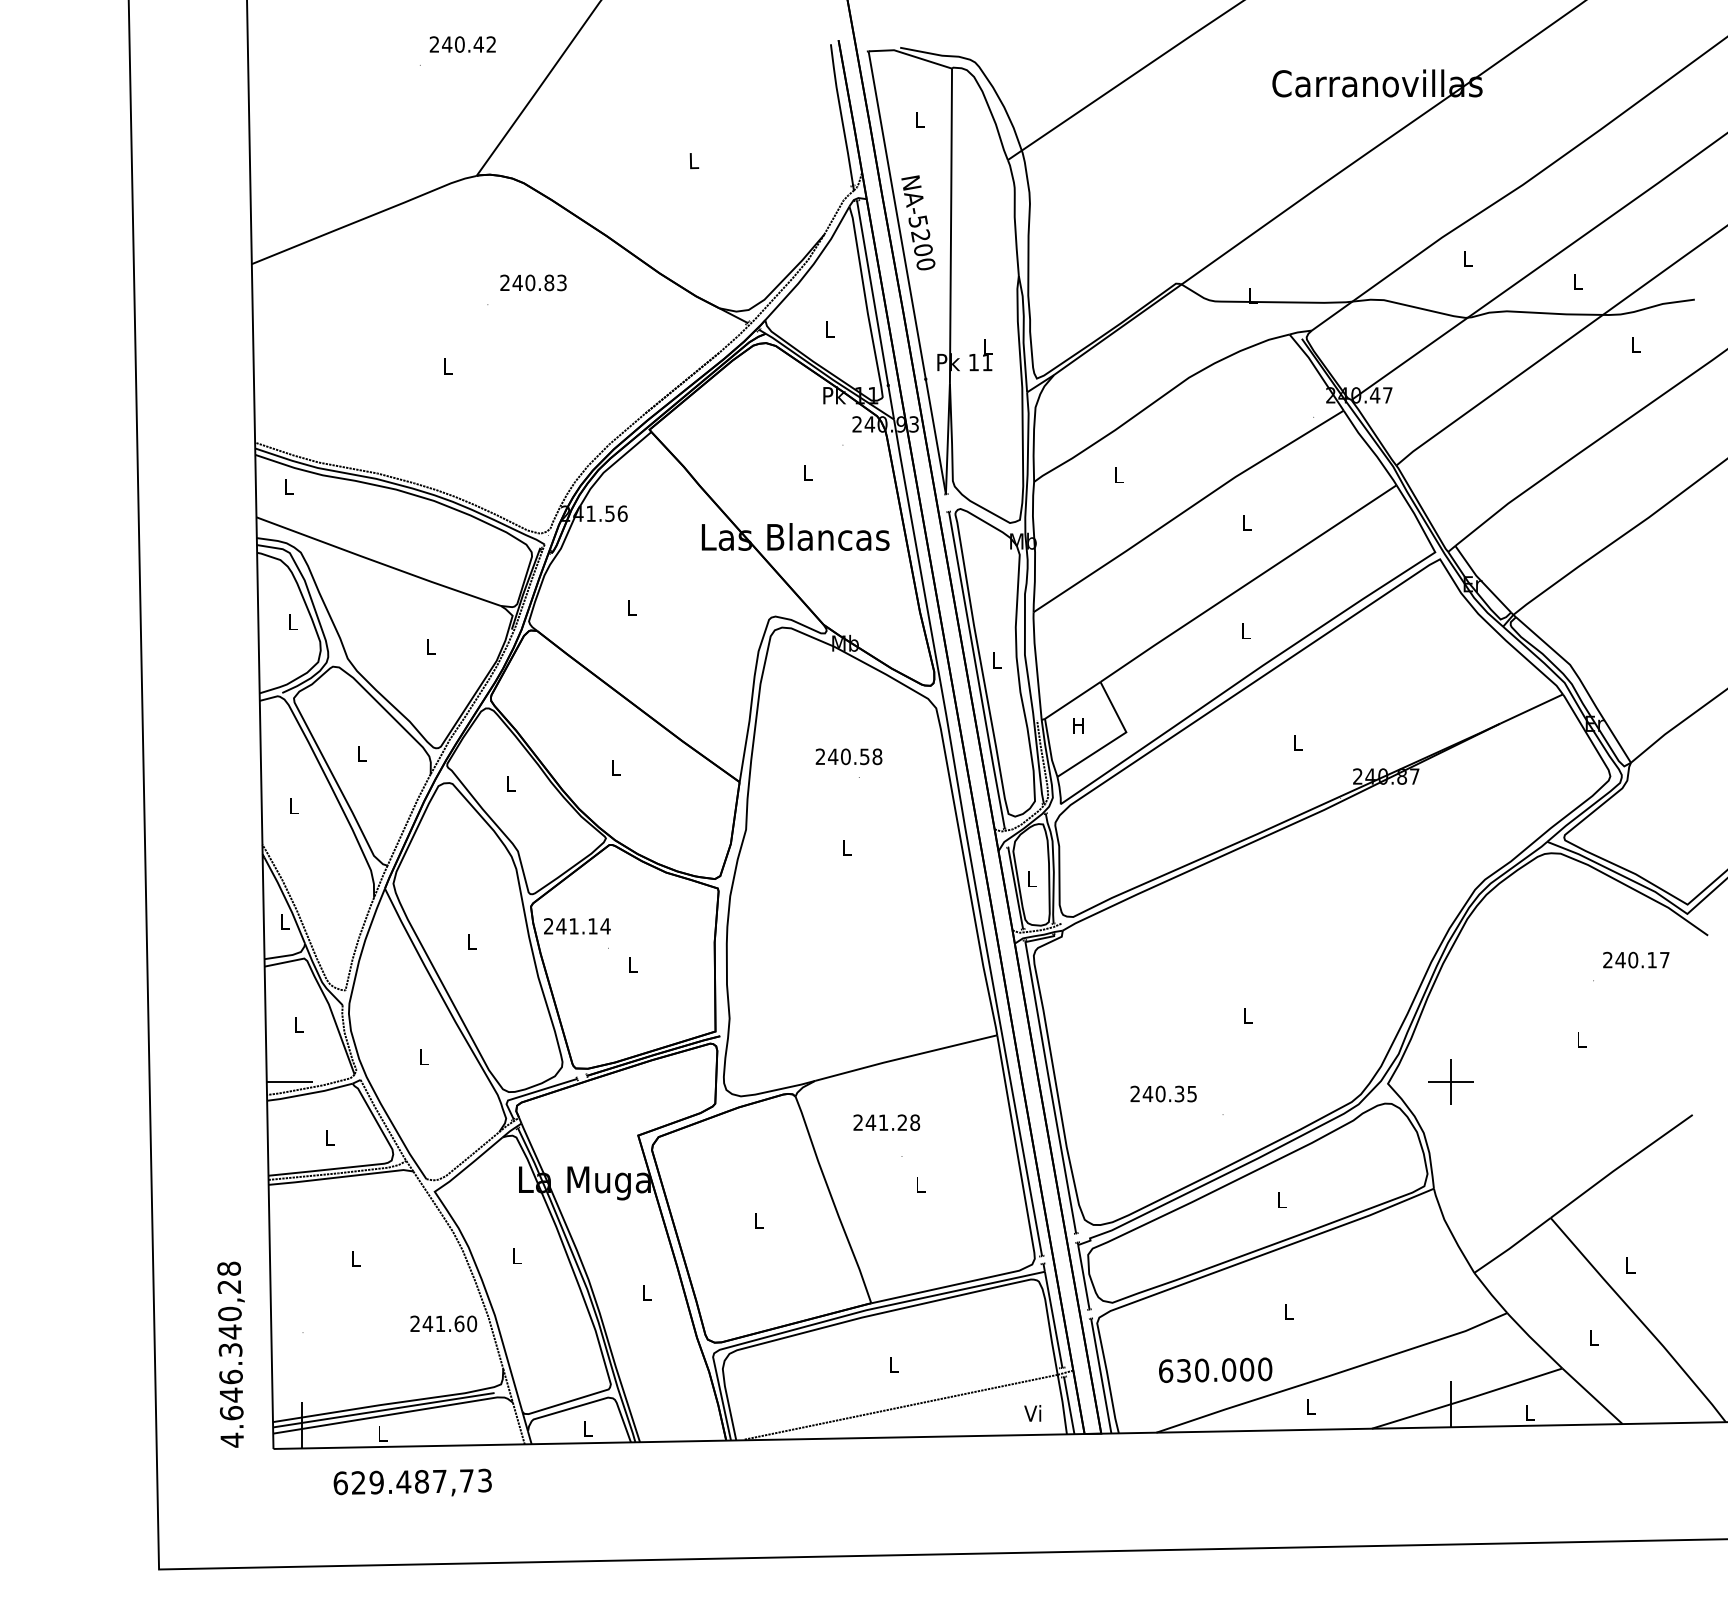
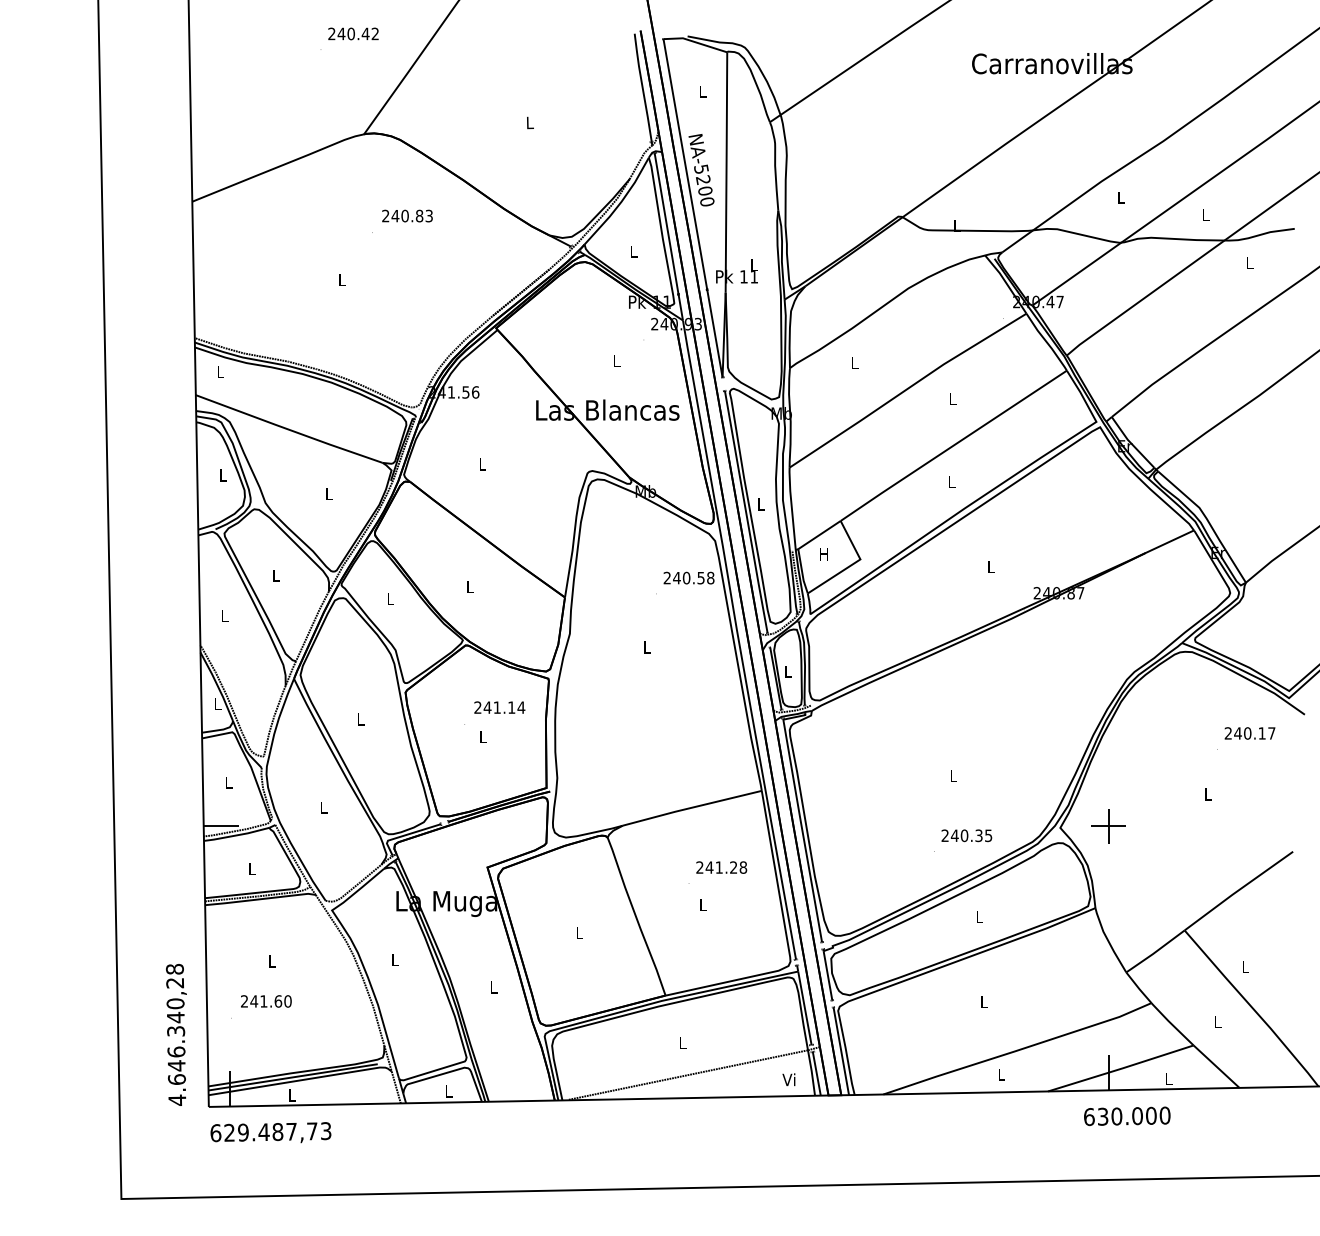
text: (848, 756) -> (688, 577), moved
text: (577, 926) -> (499, 707), moved
text: (1163, 1093) -> (966, 835), moved
text: (886, 1122) -> (721, 867), moved
text: (443, 1323) -> (266, 1001), moved
text: (1215, 1369) -> (1127, 1115), moved
text: (412, 1482) -> (270, 1132), moved

